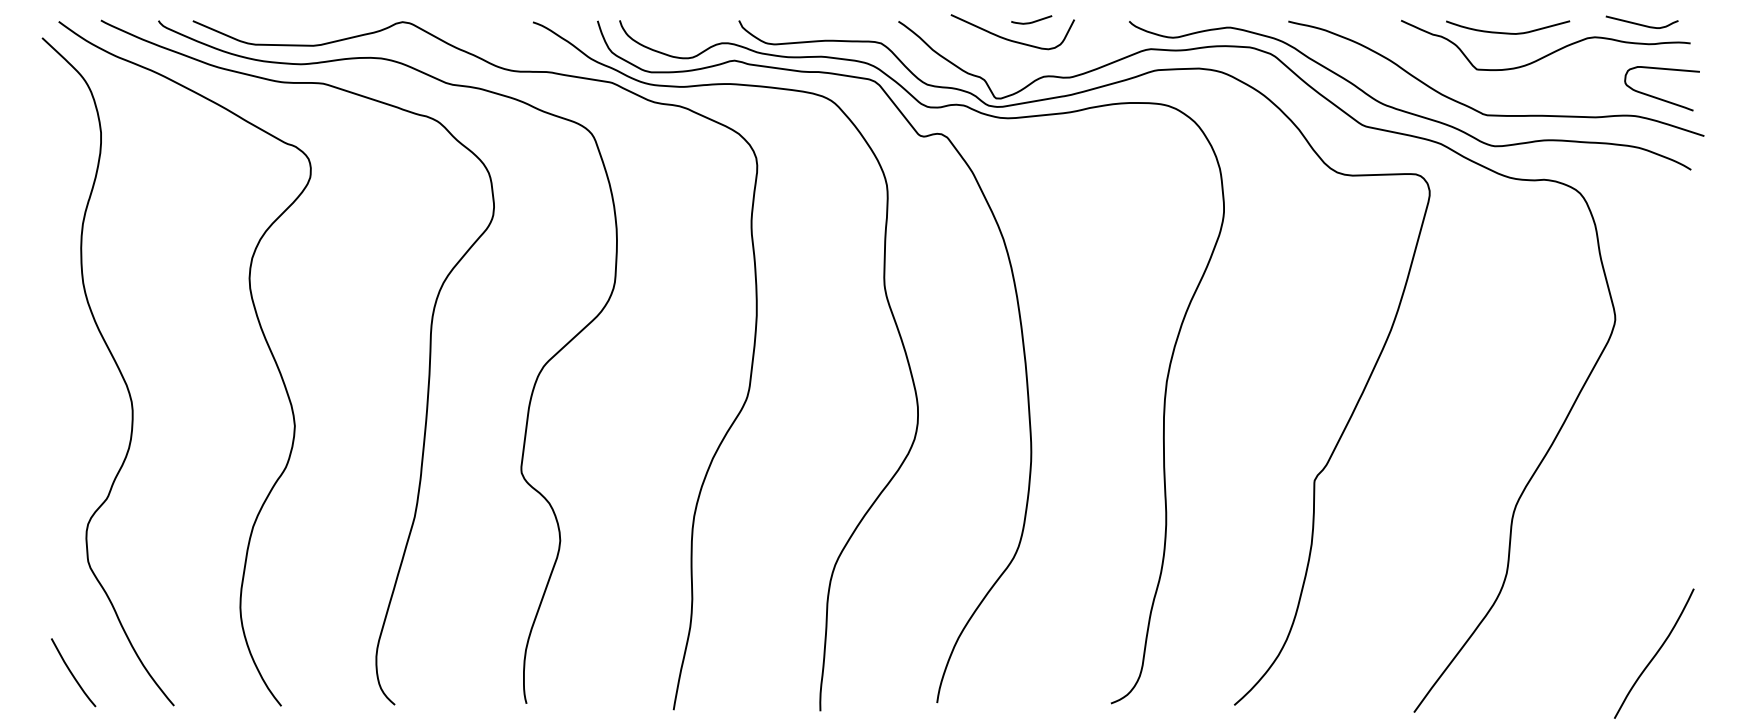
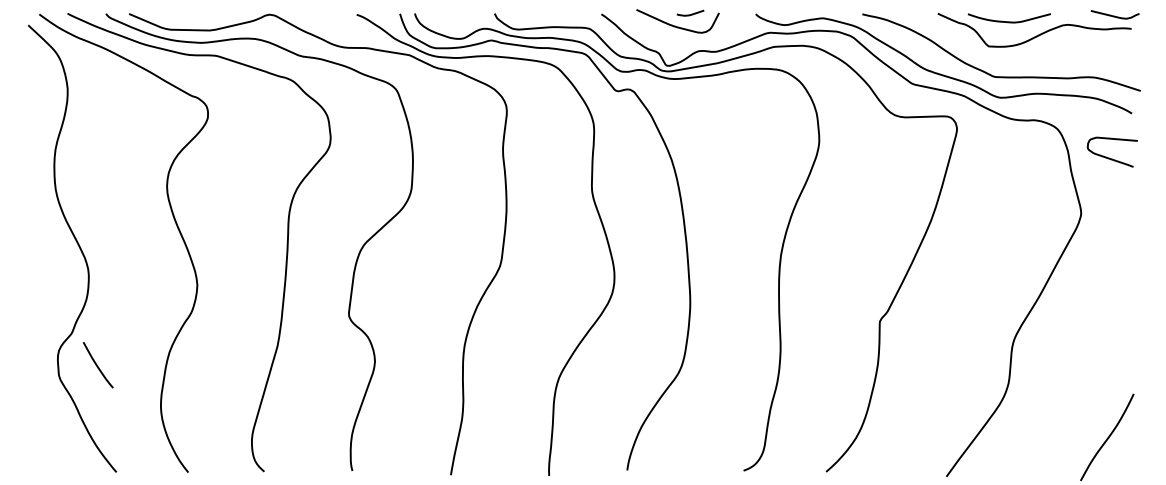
curve: (1641, 23) -> (1114, 15), moved
curve: (1657, 96) -> (1109, 157), moved
curve: (72, 673) -> (97, 365), moved

